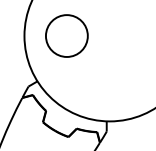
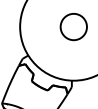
circle: (66, 36) -> (73, 27), moved

